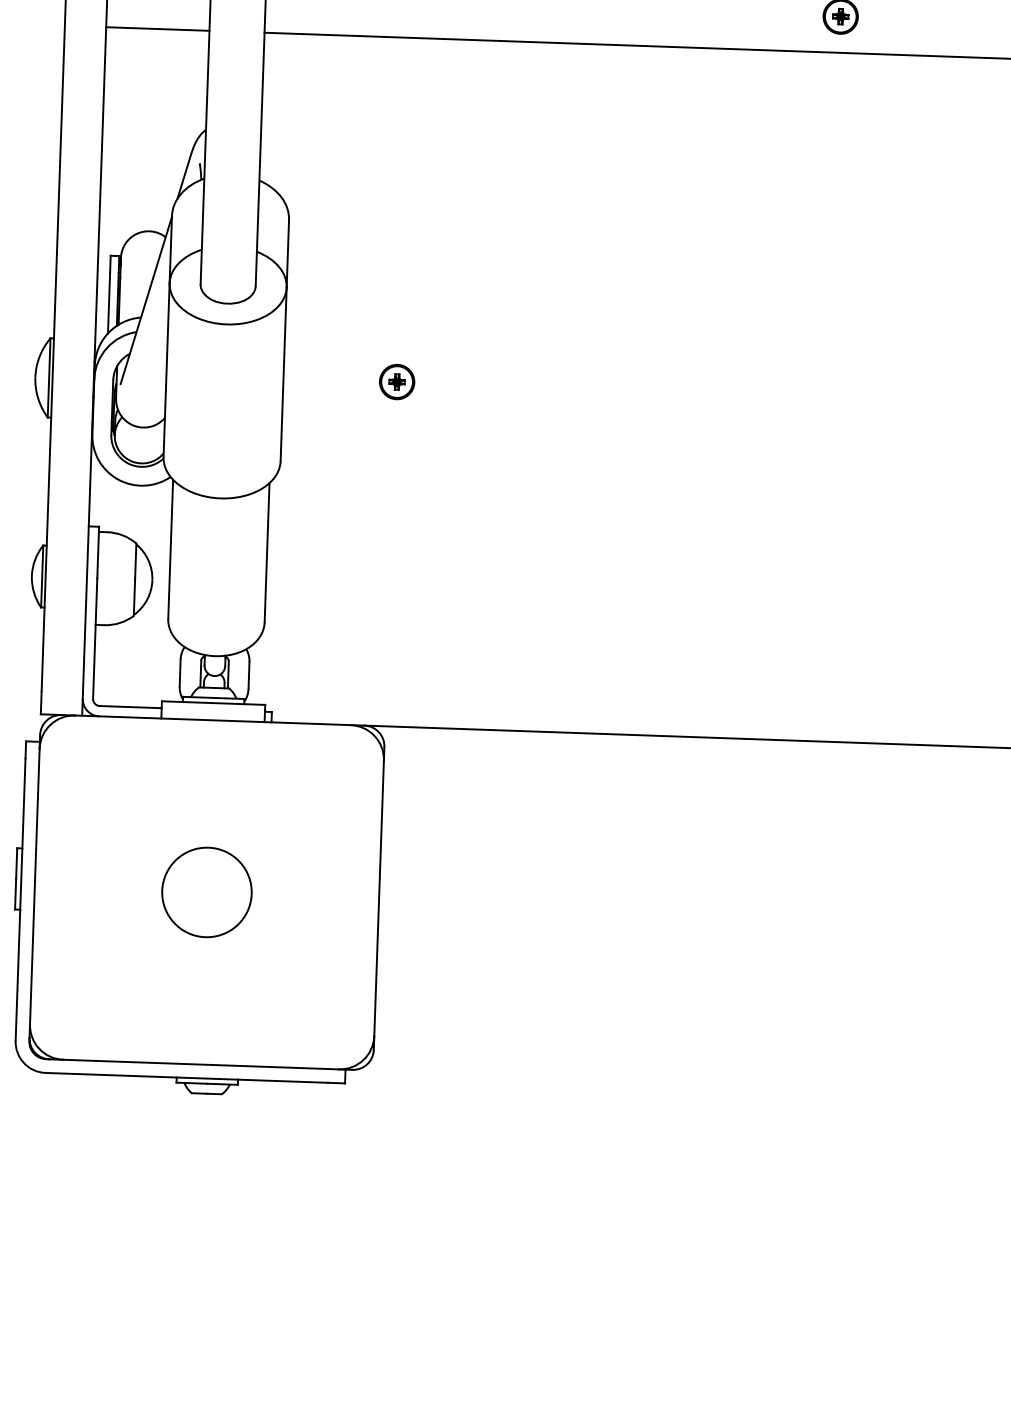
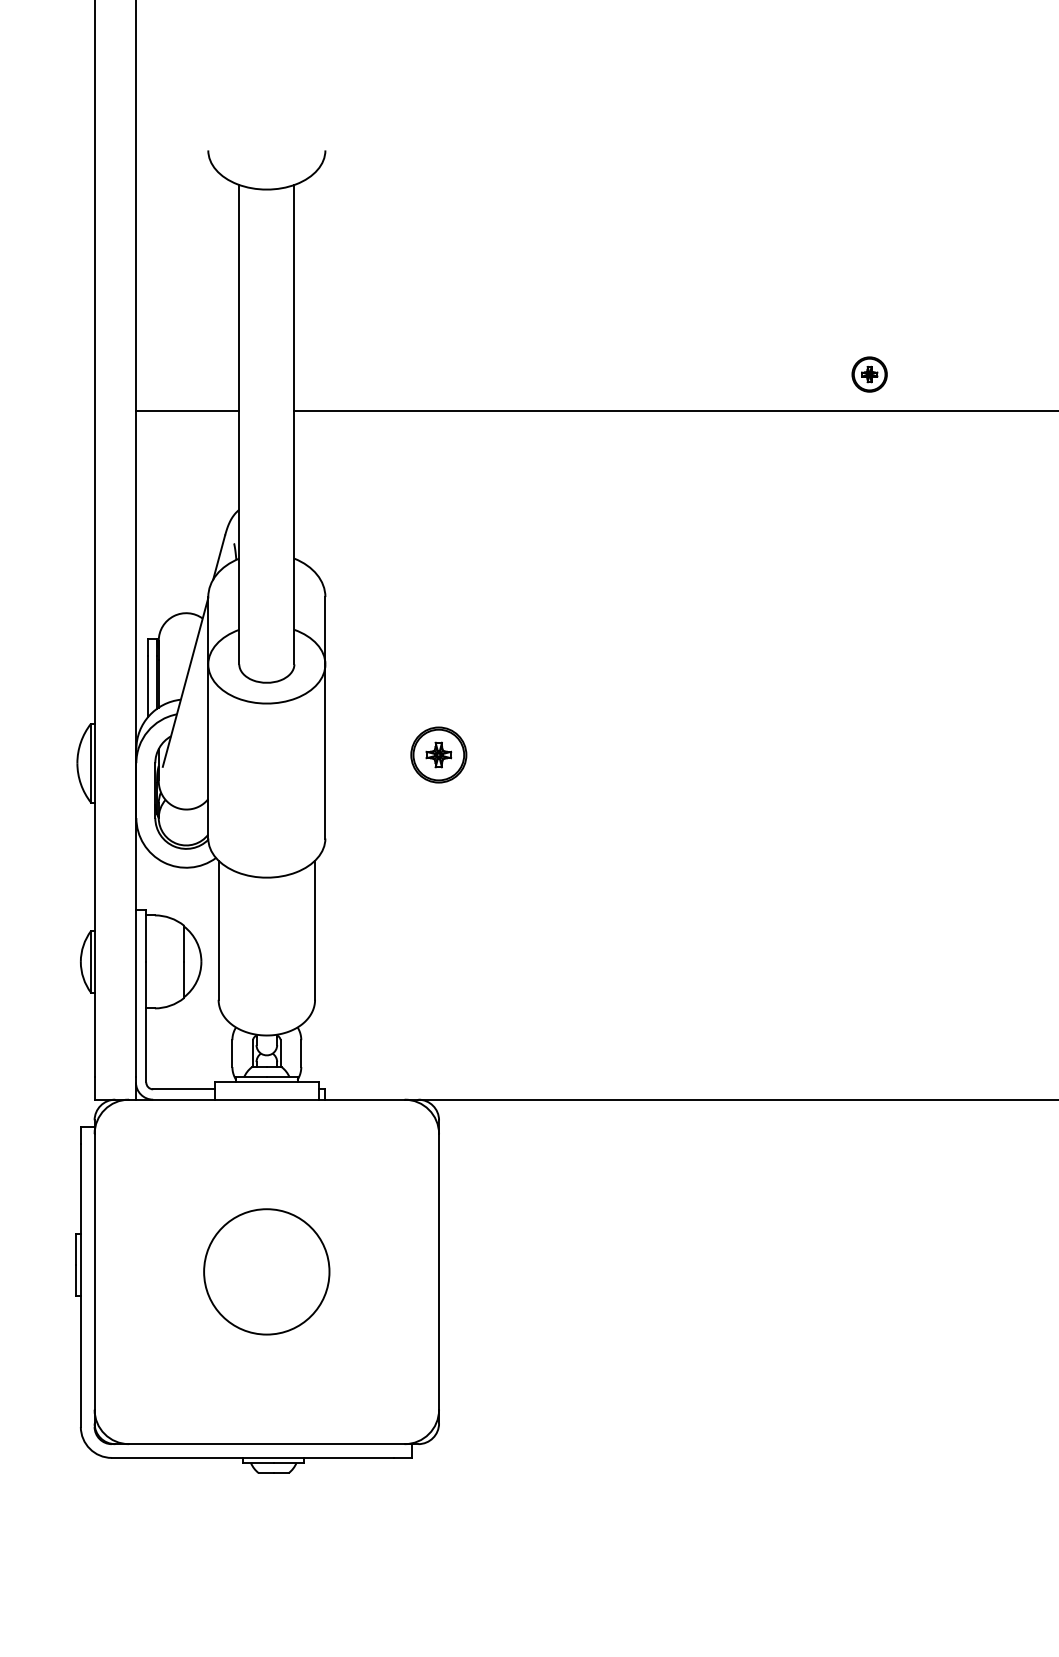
part: (397, 382) -> (439, 755), size x1.6
circle: (206, 892) -> (266, 1271), size x1.4

